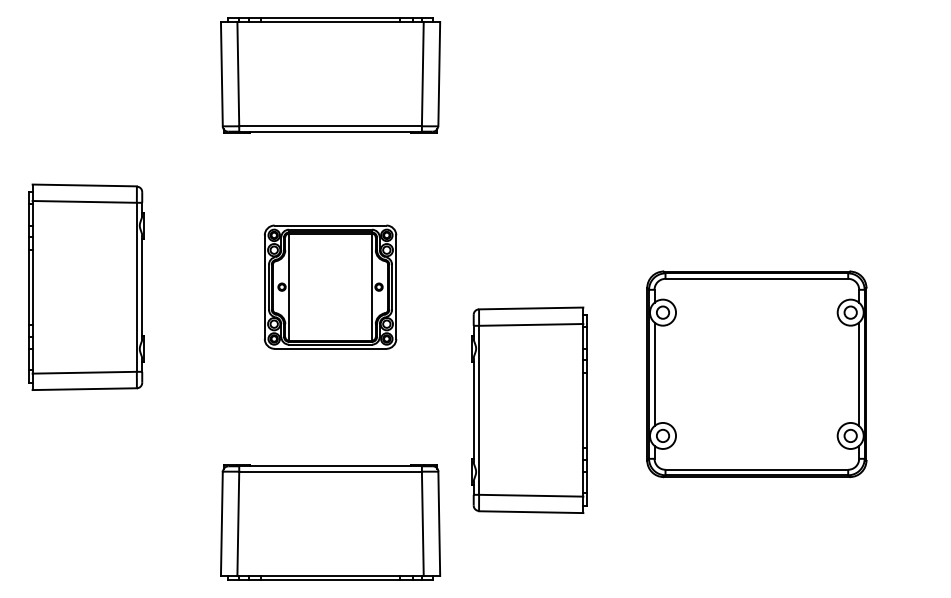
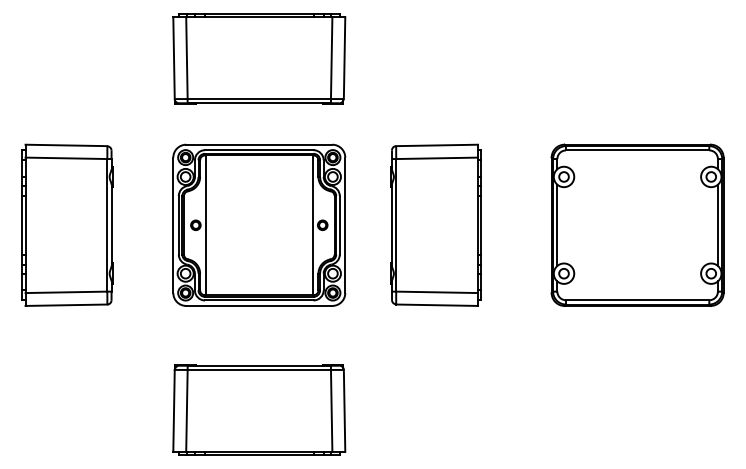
part: (330, 286) -> (259, 224), size x1.67
part: (756, 374) -> (637, 225), moved
part: (529, 409) -> (435, 224), moved

